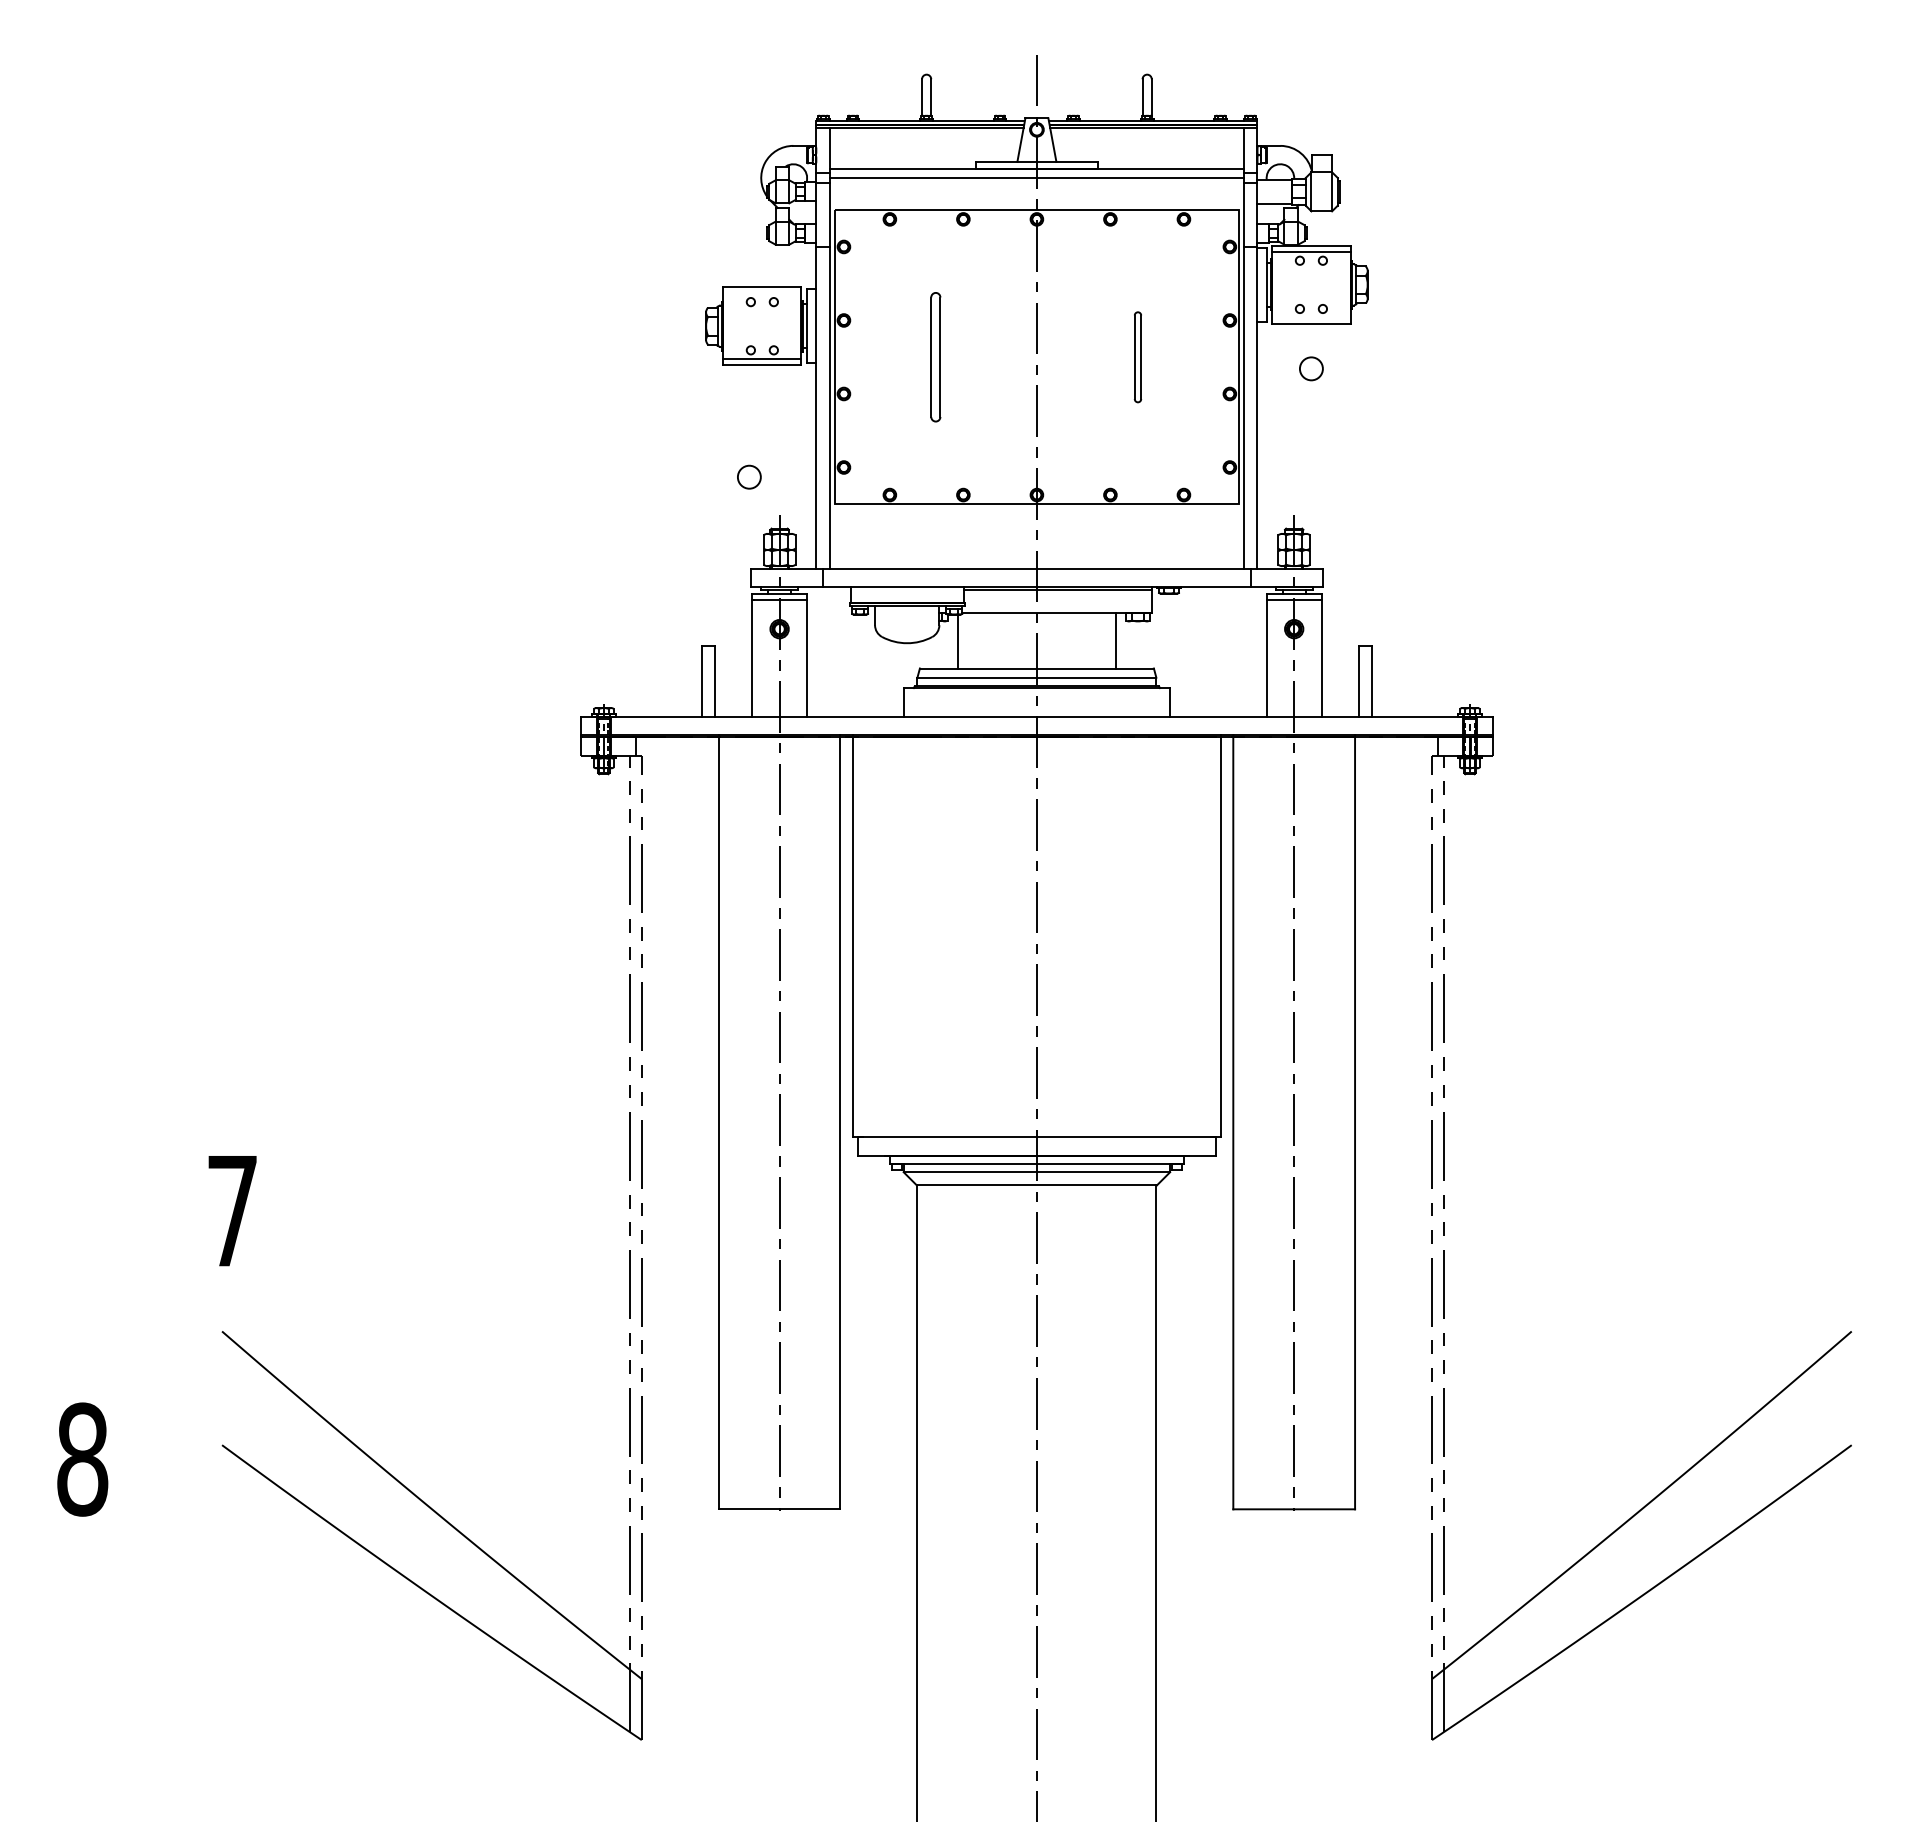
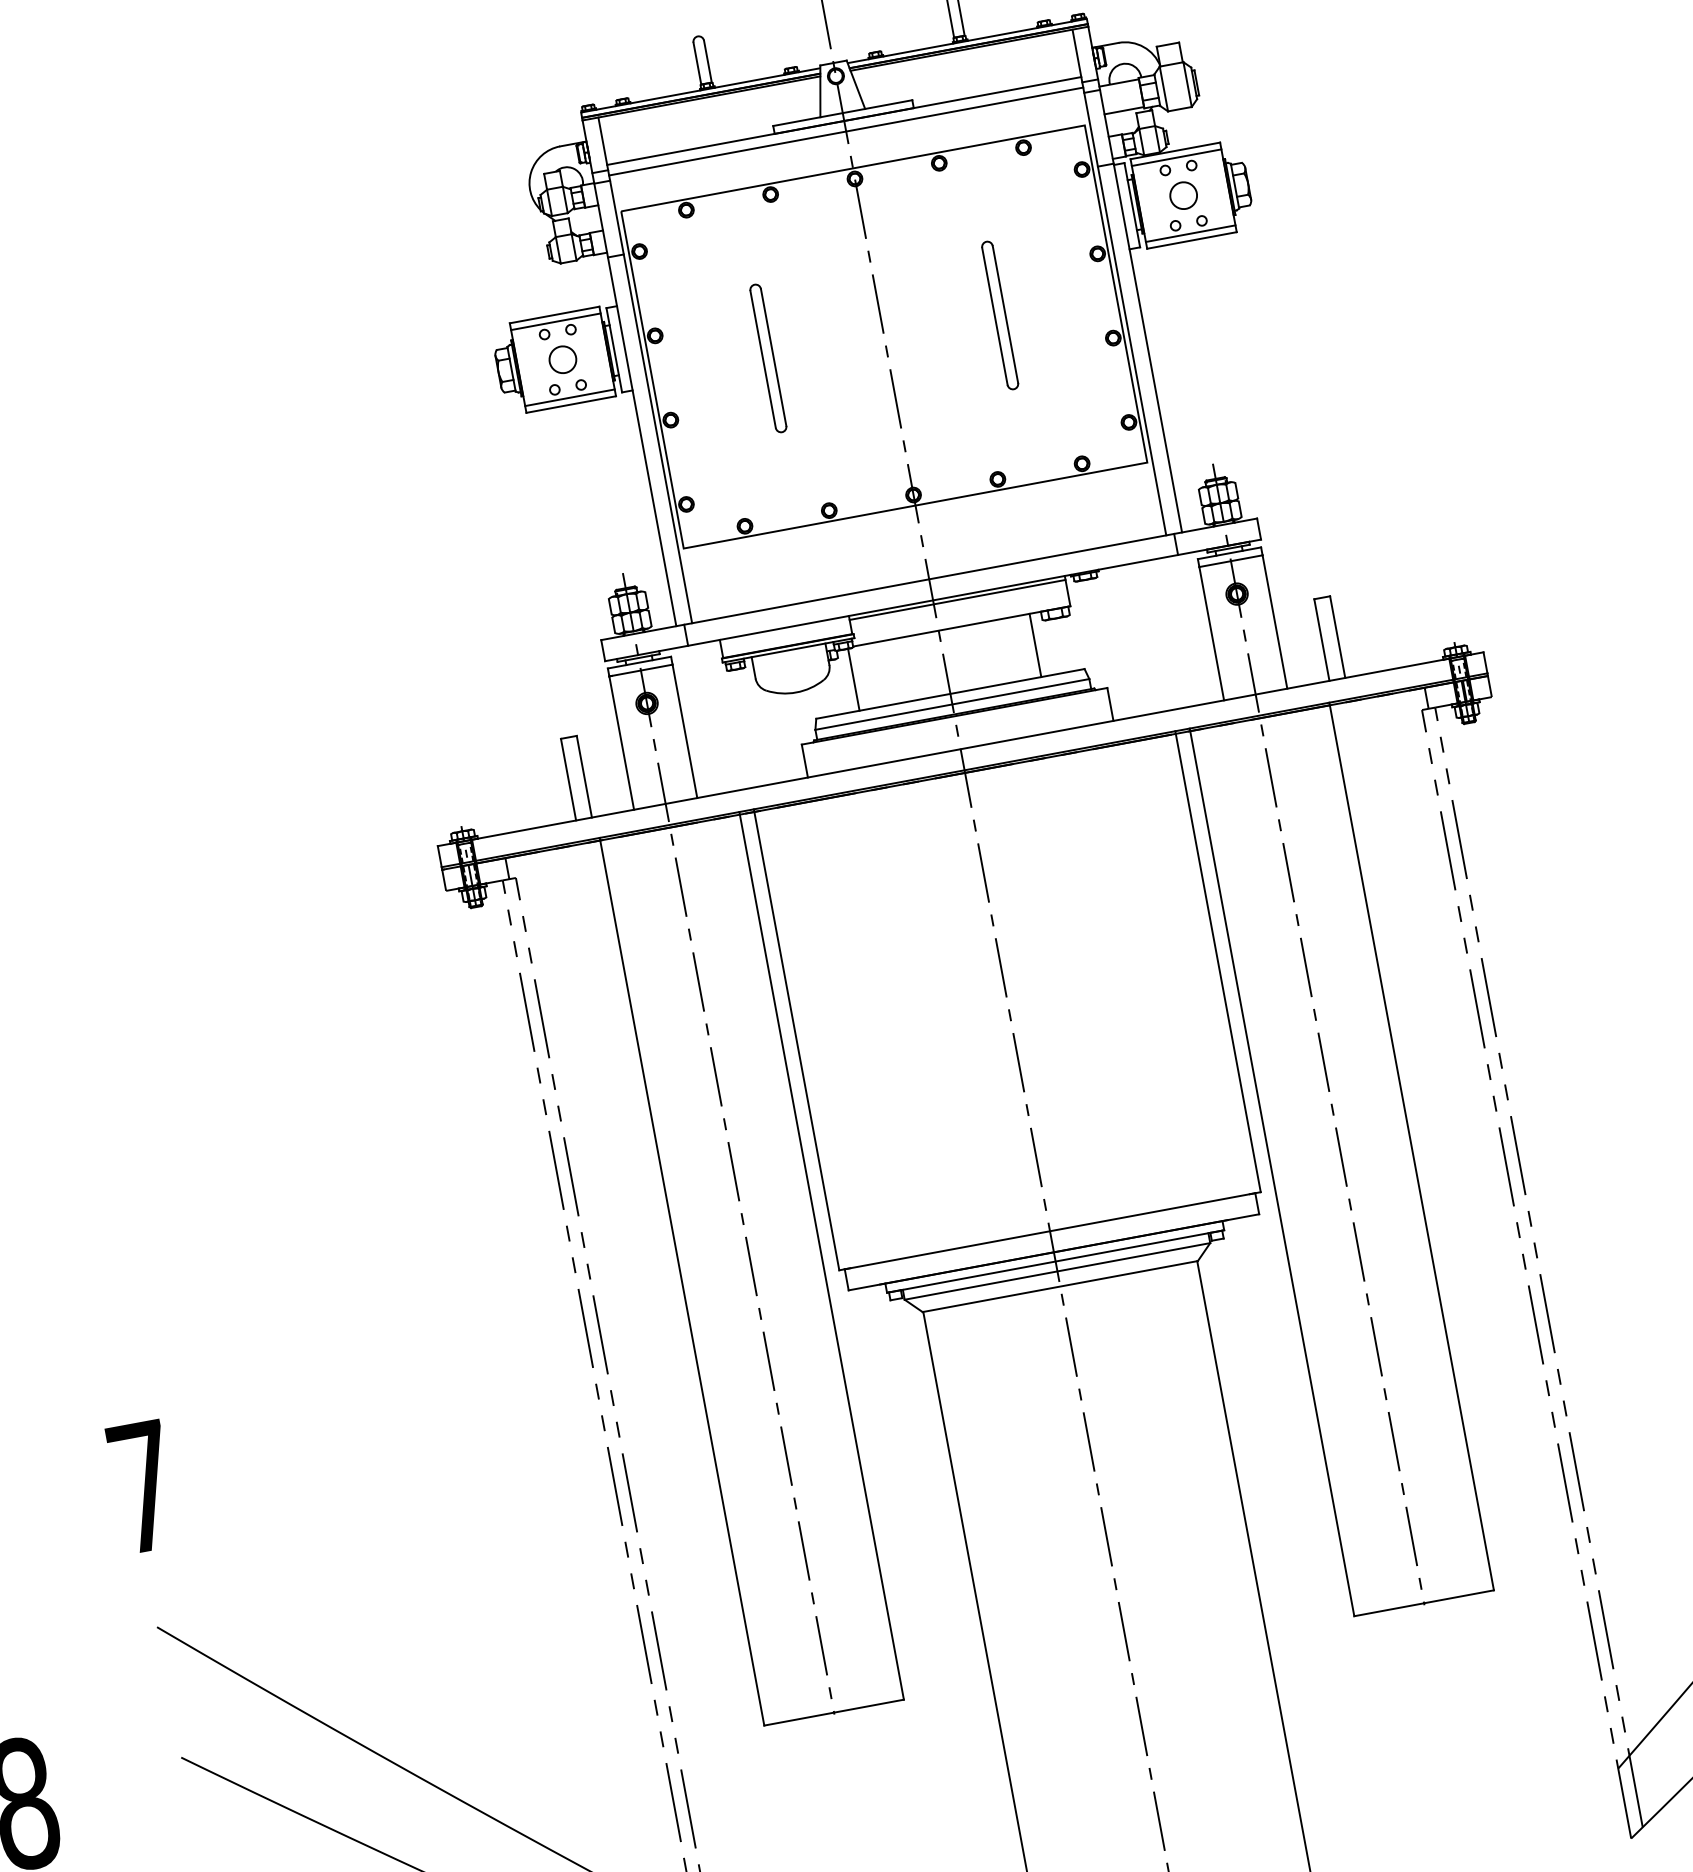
line: (762, 293) -> (556, 322), added
line: (1311, 318) -> (1190, 234), added
part: (1137, 357) -> (999, 315), size x1.43
circle: (1311, 368) -> (1183, 195), moved
circle: (749, 476) -> (562, 358), moved

